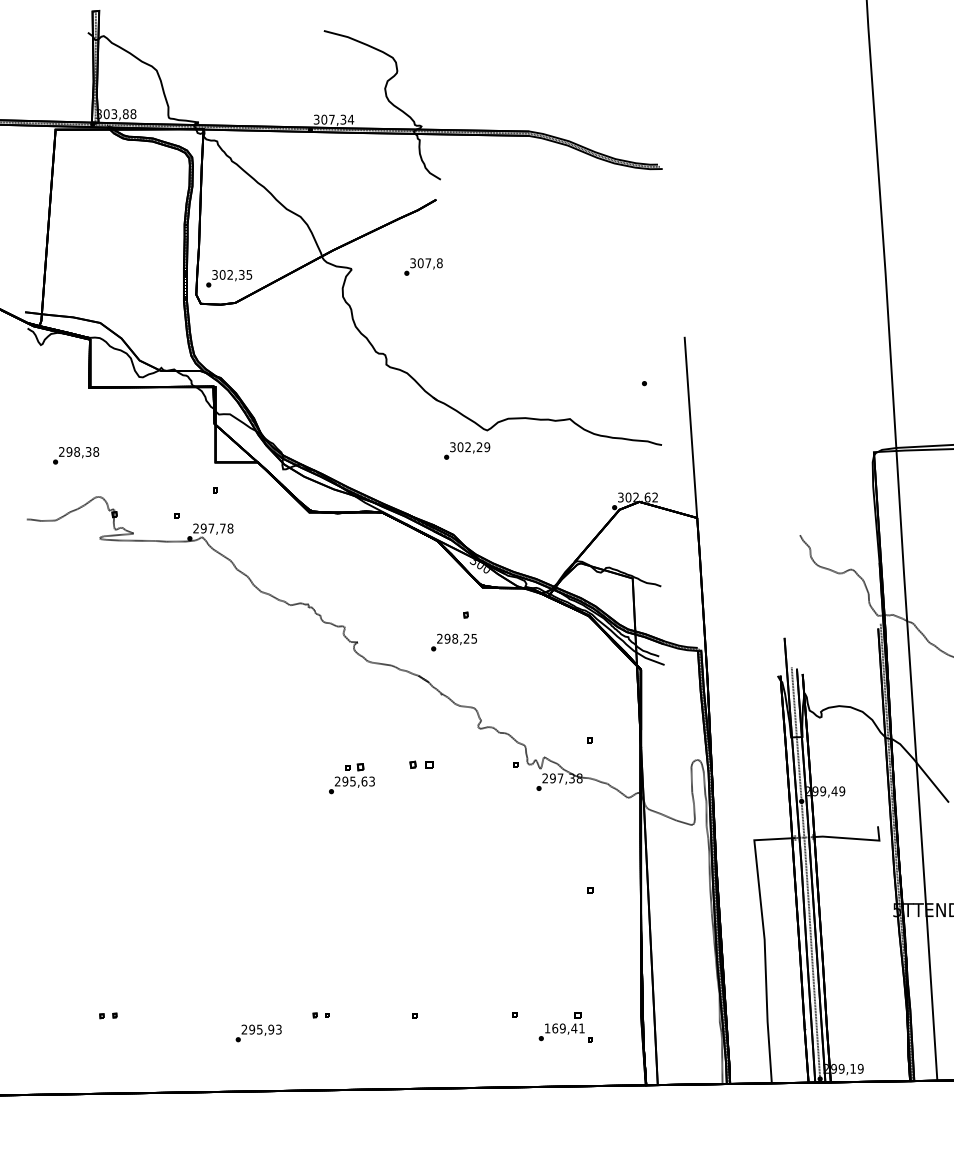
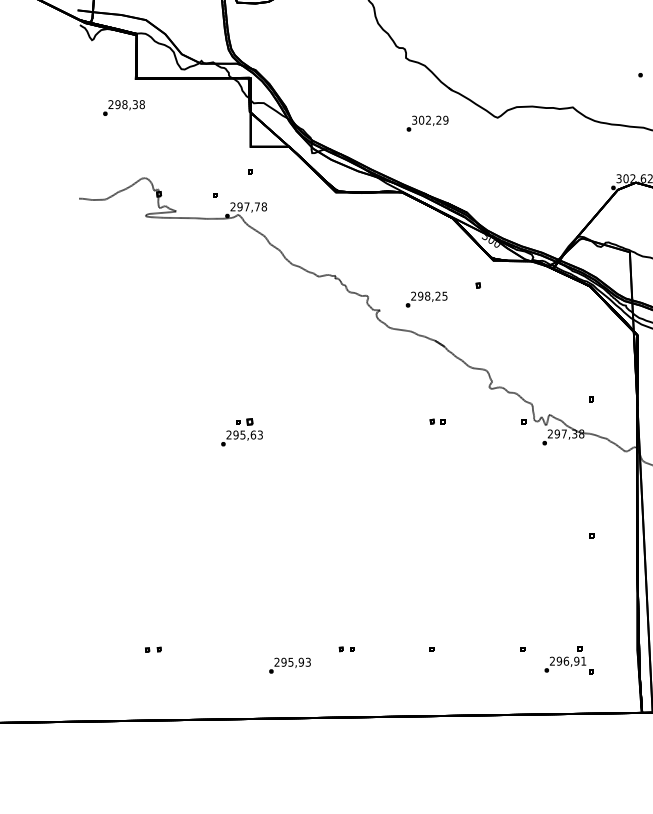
text: (467, 450) -> (427, 123), moved
text: (76, 455) -> (124, 107), moved
text: (453, 642) -> (426, 299), moved
part: (420, 764) -> (437, 421), size x0.71
part: (351, 778) -> (241, 432), moved
text: (560, 1028) -> (564, 661), 169,41 -> 296,91

